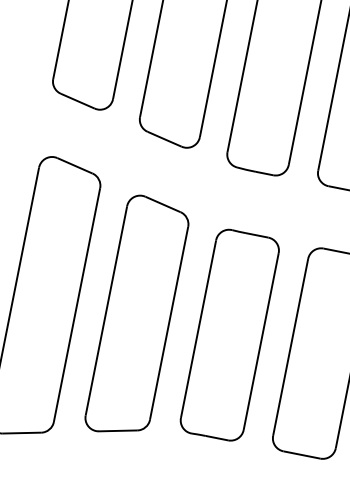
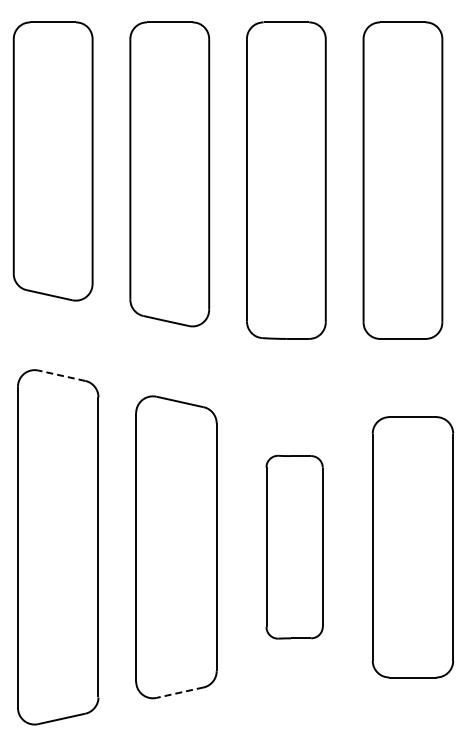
line: (74, 165) -> (61, 375), solid -> dashed
part: (229, 334) -> (294, 546), size x0.7
line: (117, 430) -> (179, 692), solid -> dashed

